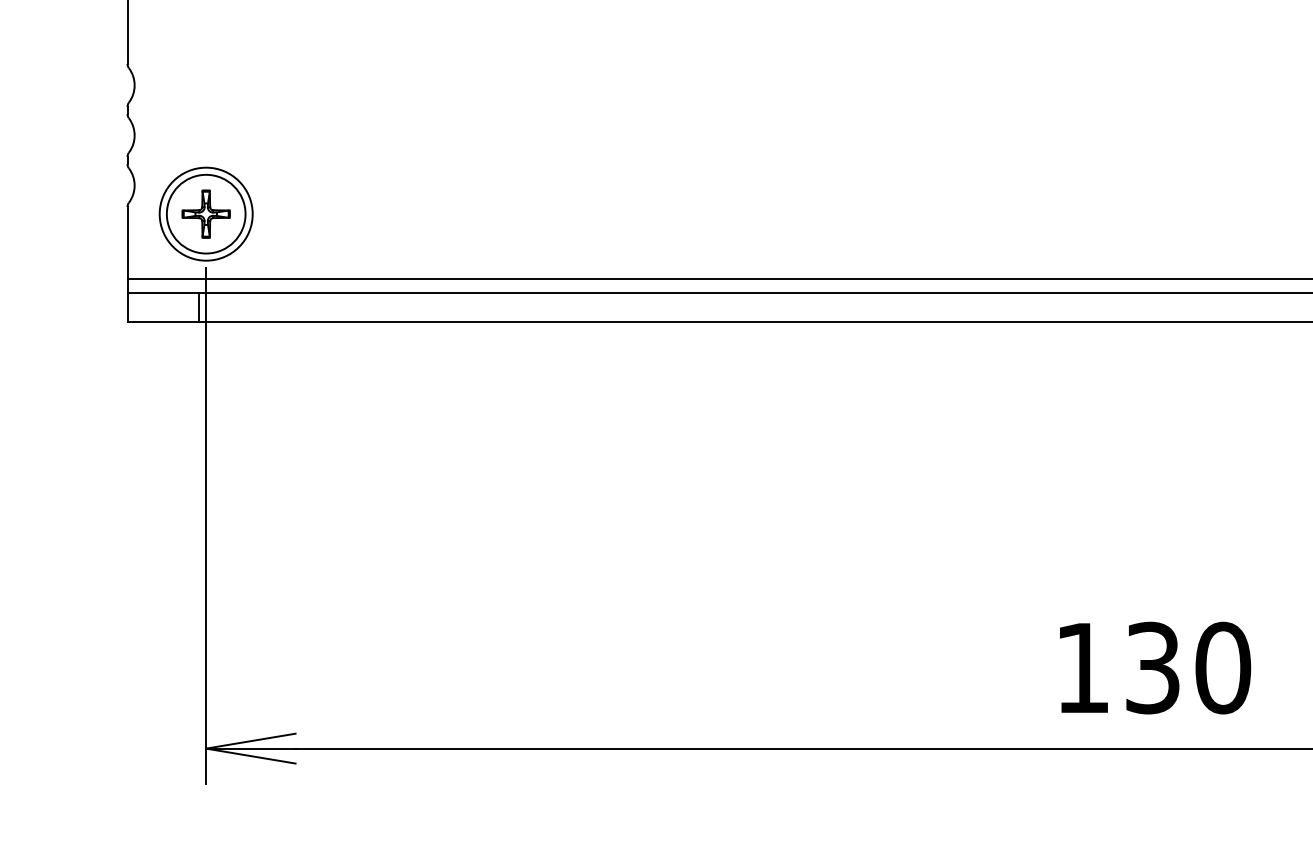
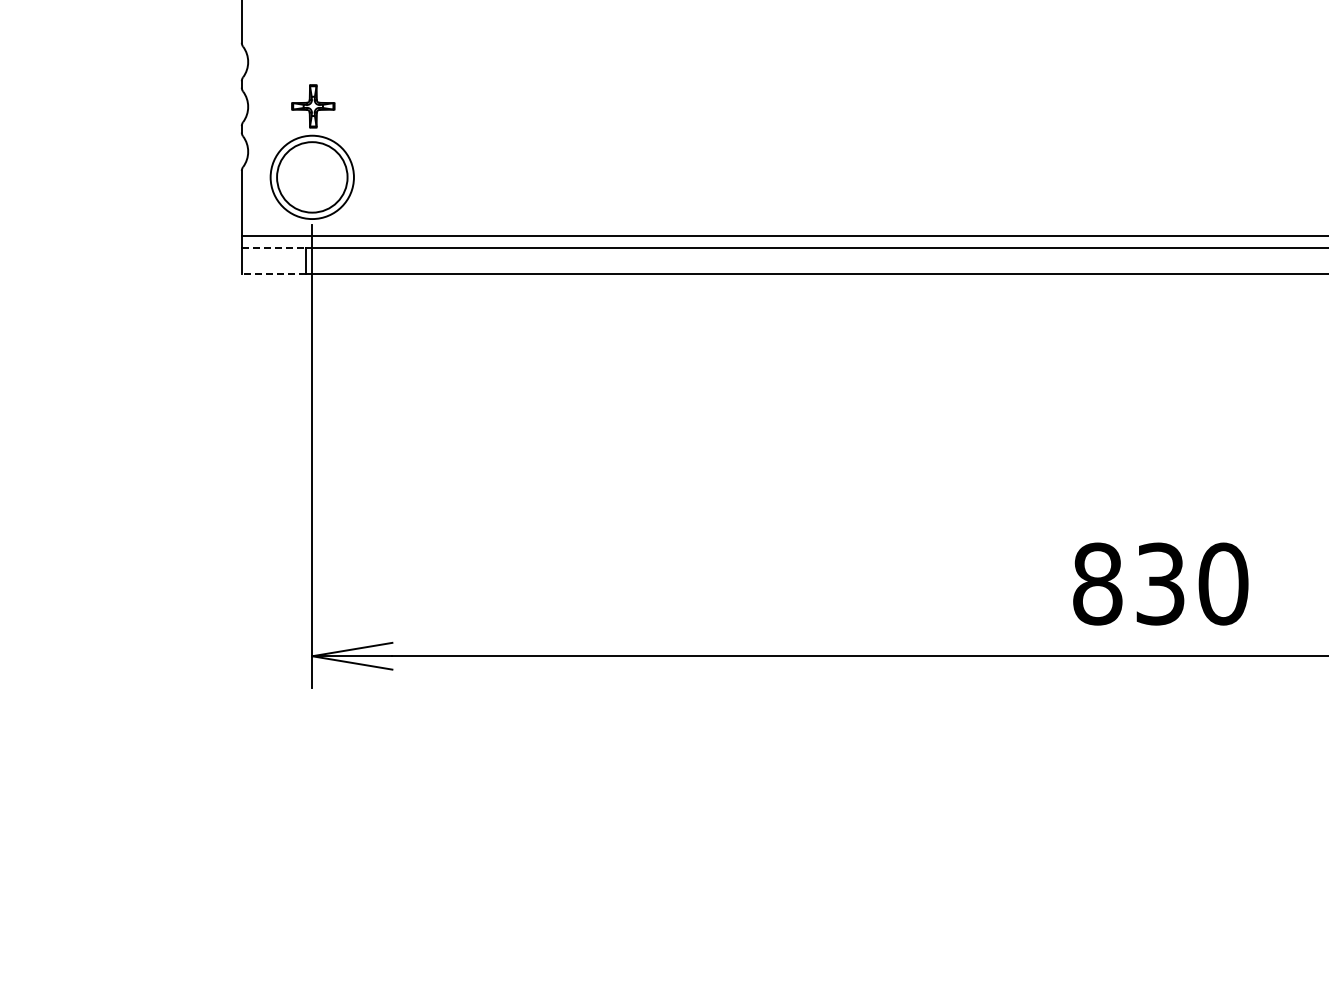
part: (206, 214) -> (313, 106), moved
line: (164, 292) -> (274, 247), solid -> dashed
line: (162, 321) -> (273, 273), solid -> dashed
text: (1082, 667) -> (1097, 583), 130 -> 830

